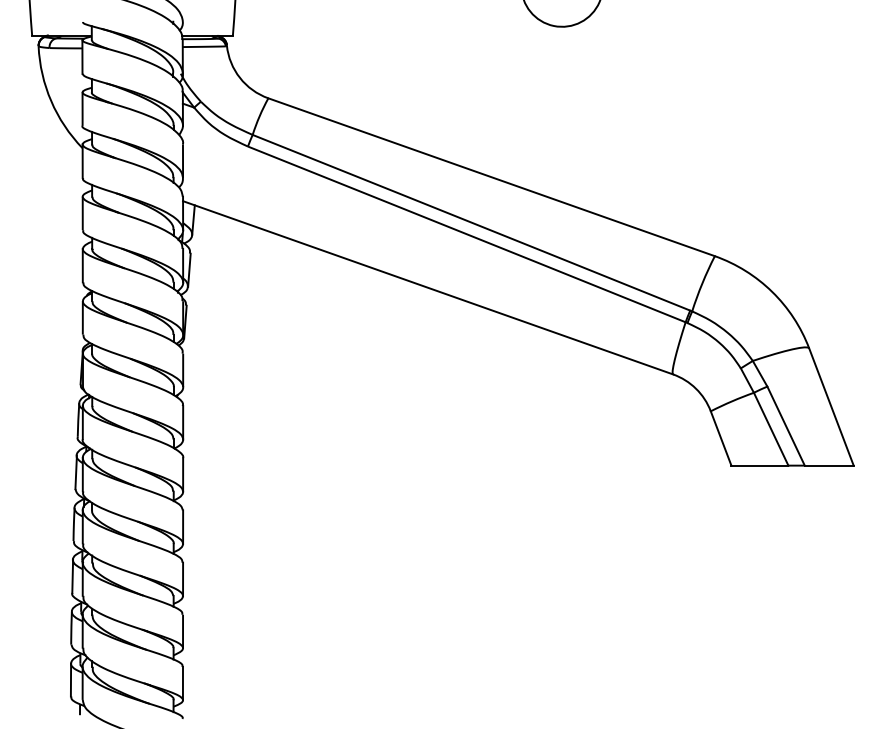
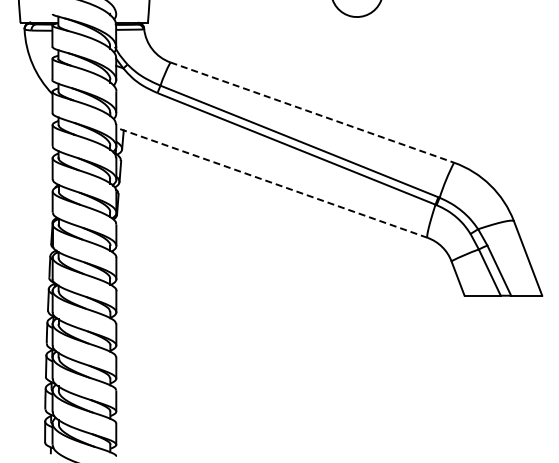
line: (491, 177) -> (312, 112), solid -> dashed
line: (427, 287) -> (271, 182), solid -> dashed

